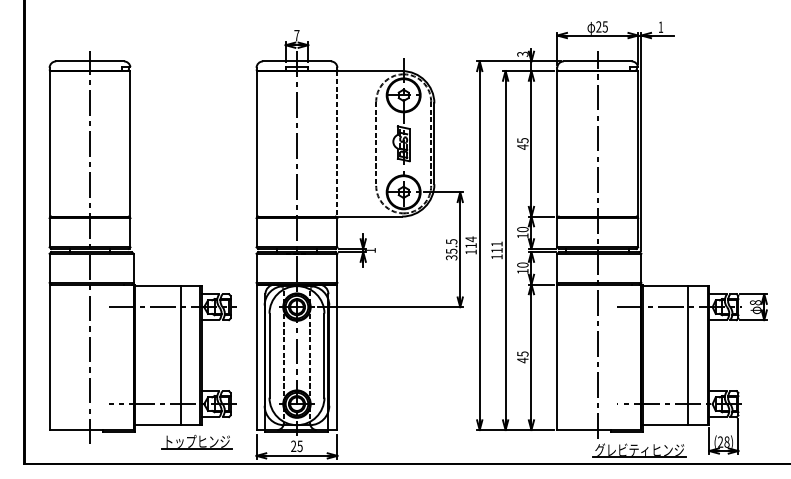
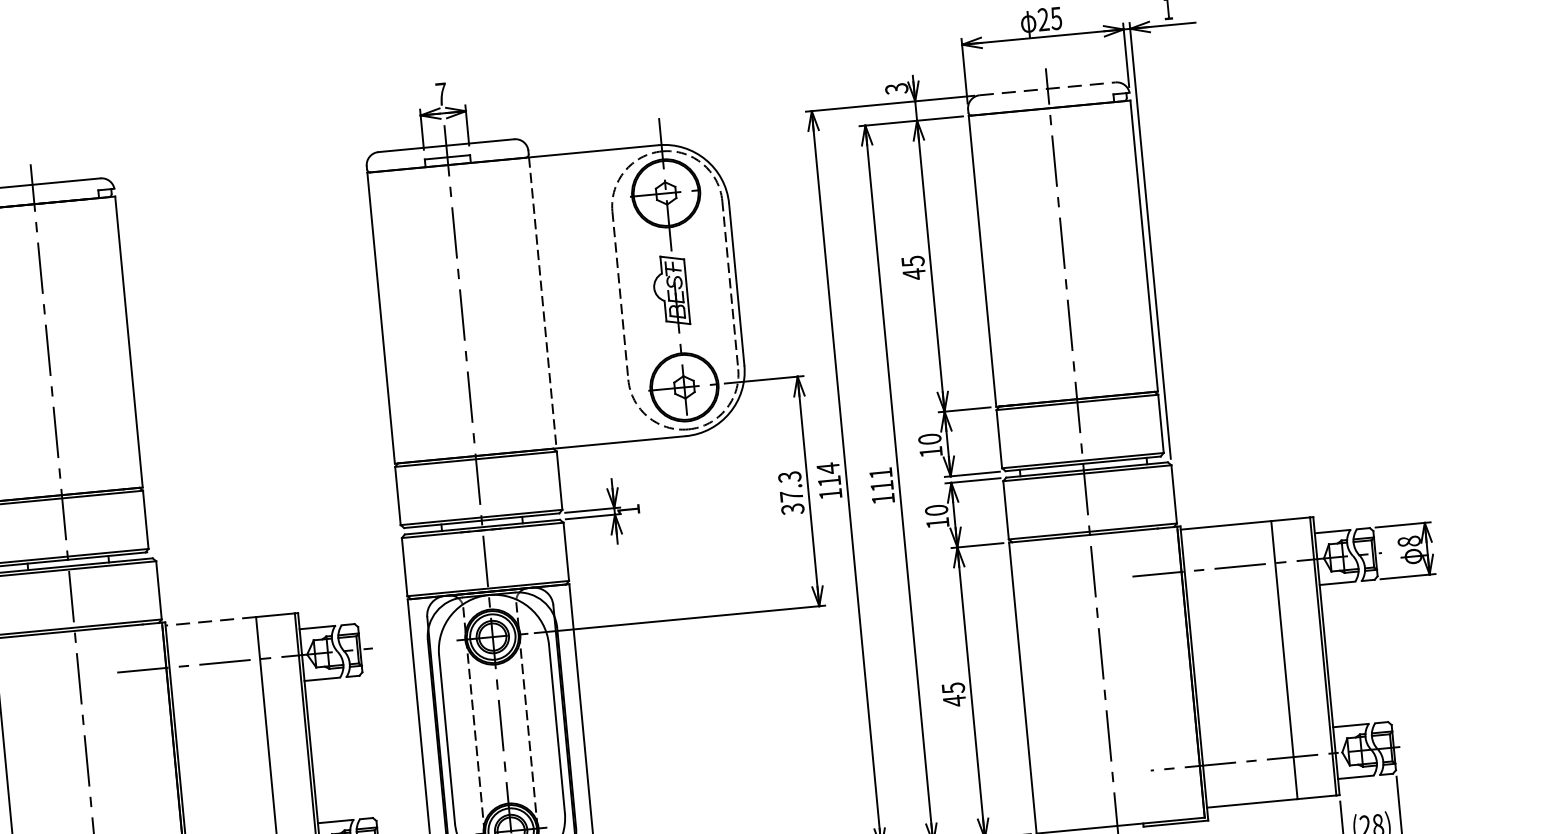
line: (597, 61) -> (1047, 89), solid -> dashed
text: (451, 246) -> (790, 486), 35.5 -> 37.3
line: (157, 286) -> (210, 622), solid -> dashed

